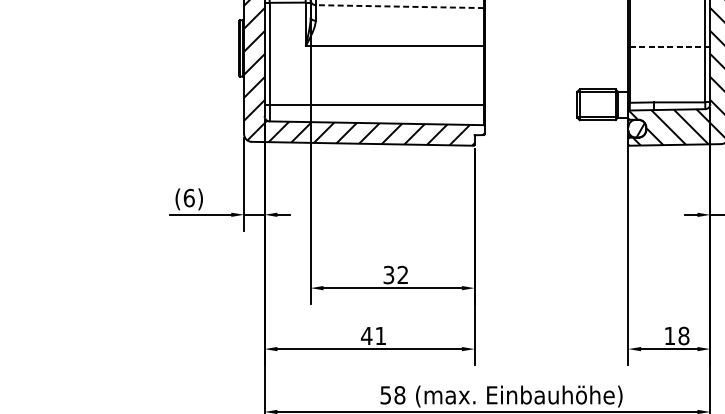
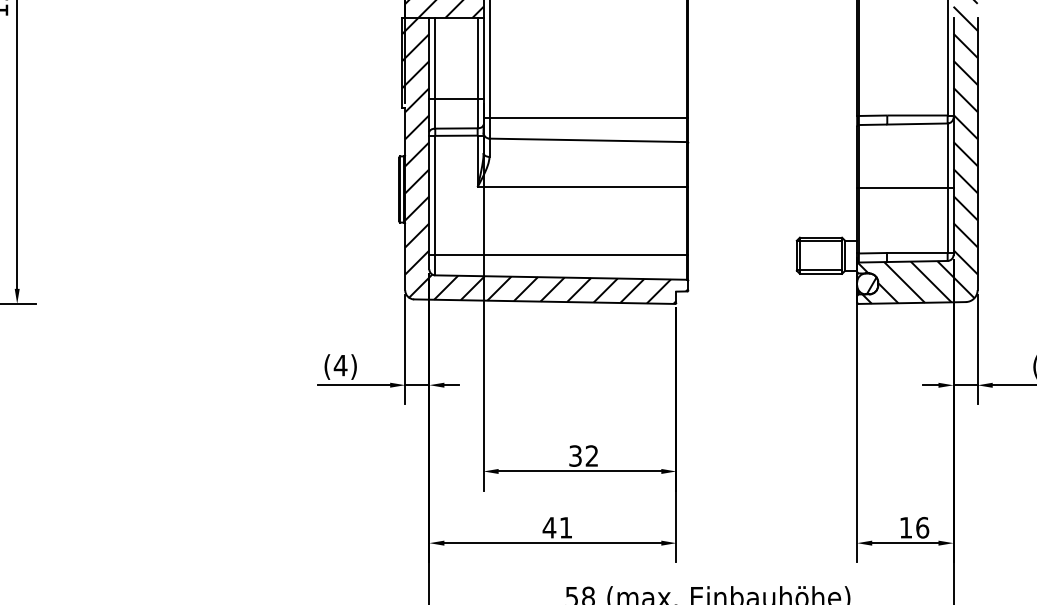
line: (399, 6) -> (588, 140), dashed -> solid
line: (667, 47) -> (903, 188), dashed -> solid
text: (189, 198) -> (340, 365), (6) -> (4)
text: (683, 335) -> (922, 527), 18 -> 16

